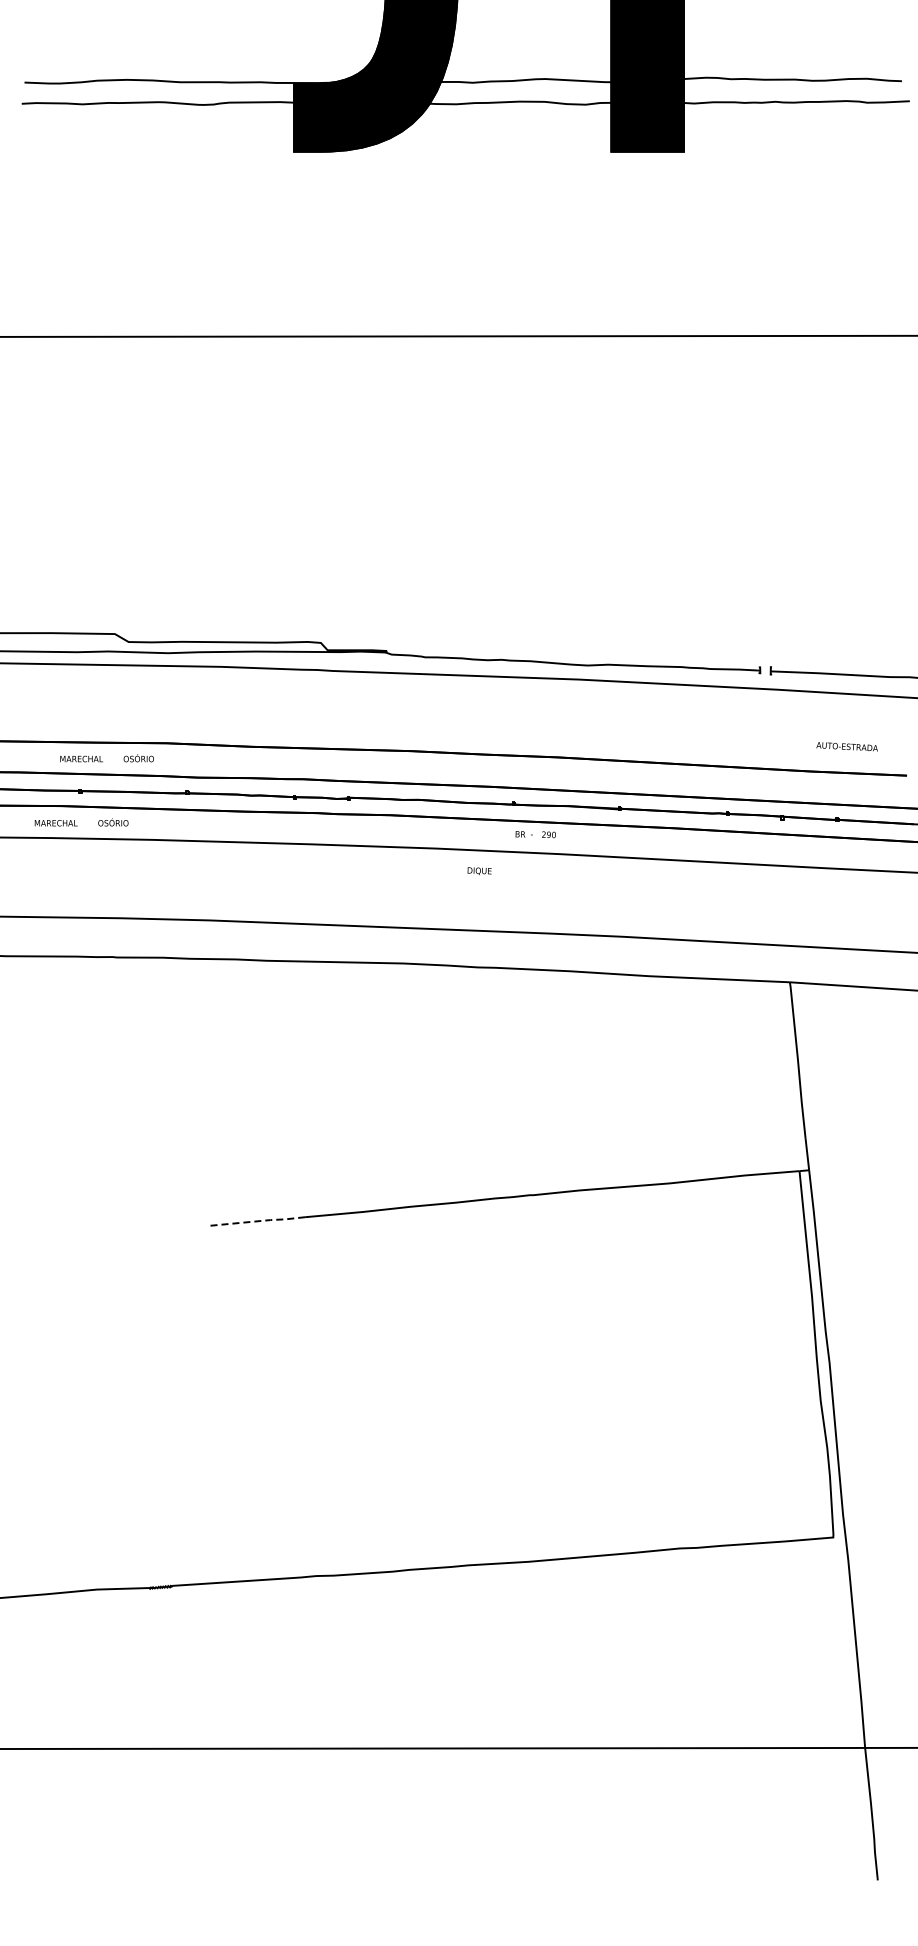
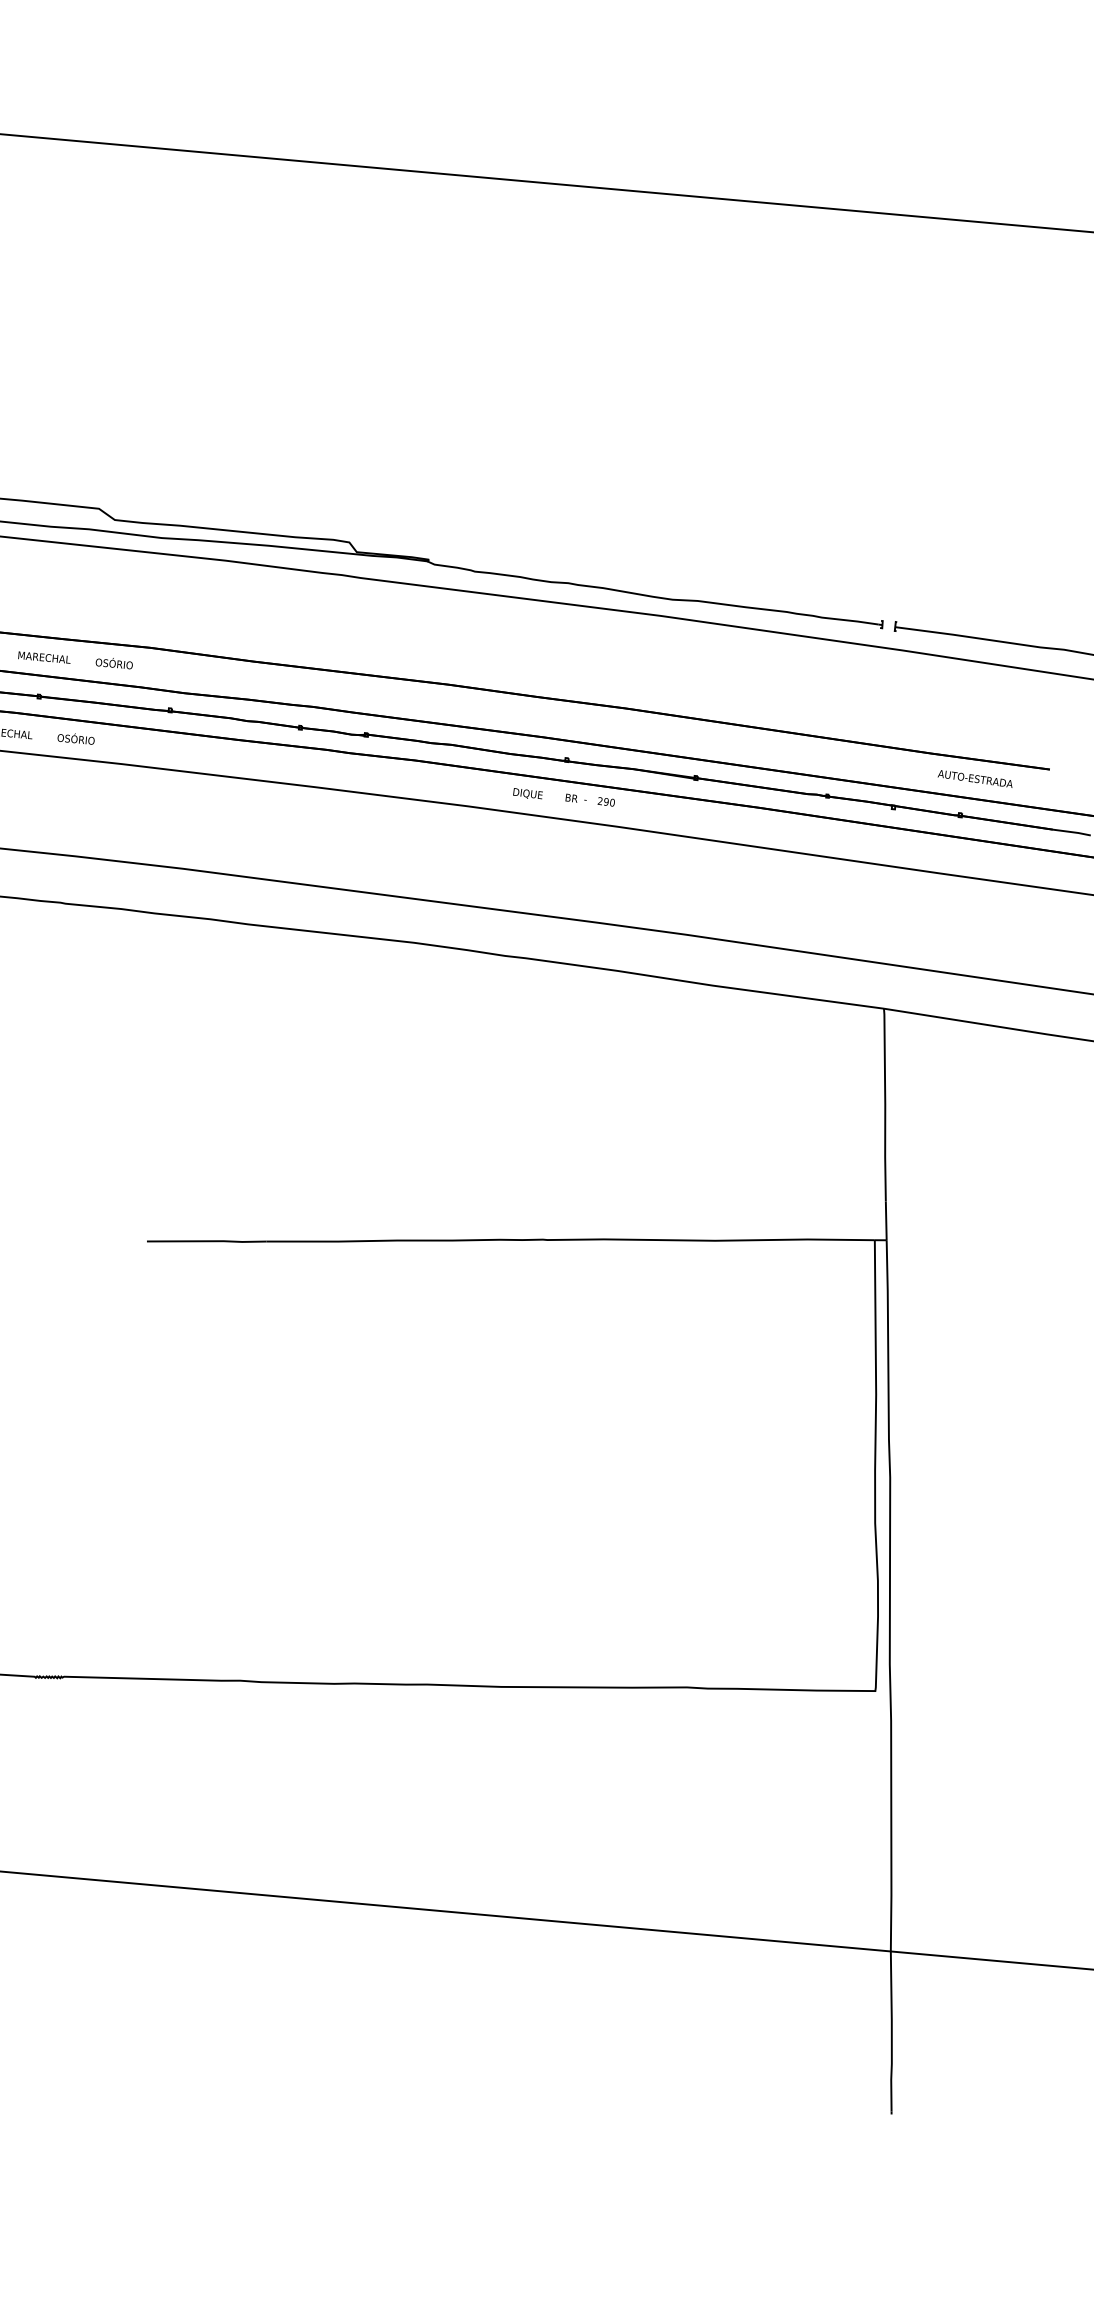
text: (846, 746) -> (974, 778), moved
text: (479, 870) -> (527, 793), moved
line: (257, 1221) -> (207, 1241), dashed -> solid

